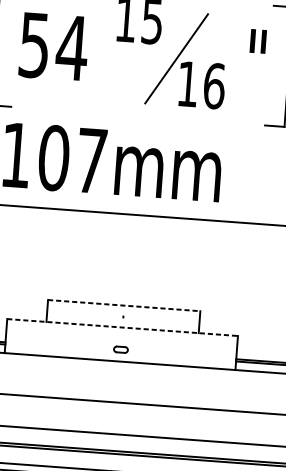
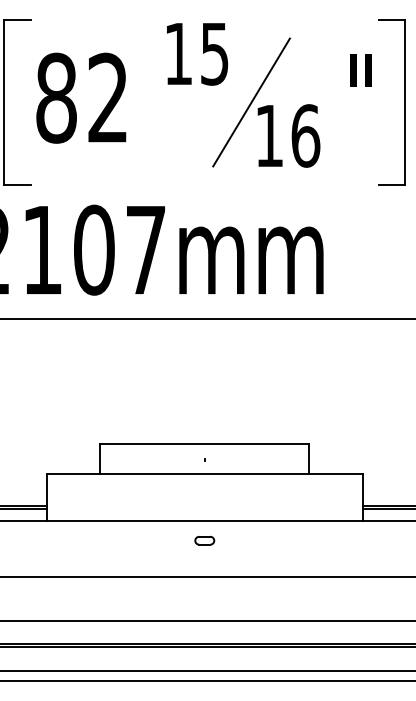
text: (53, 46) -> (82, 97), 54 -> 82
line: (124, 305) -> (205, 444), dashed -> solid
line: (123, 327) -> (205, 474), dashed -> solid
part: (120, 349) -> (204, 540), moved

